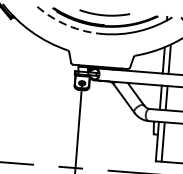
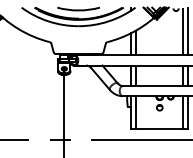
arc: (67, 25) -> (48, 21), dashed -> solid

